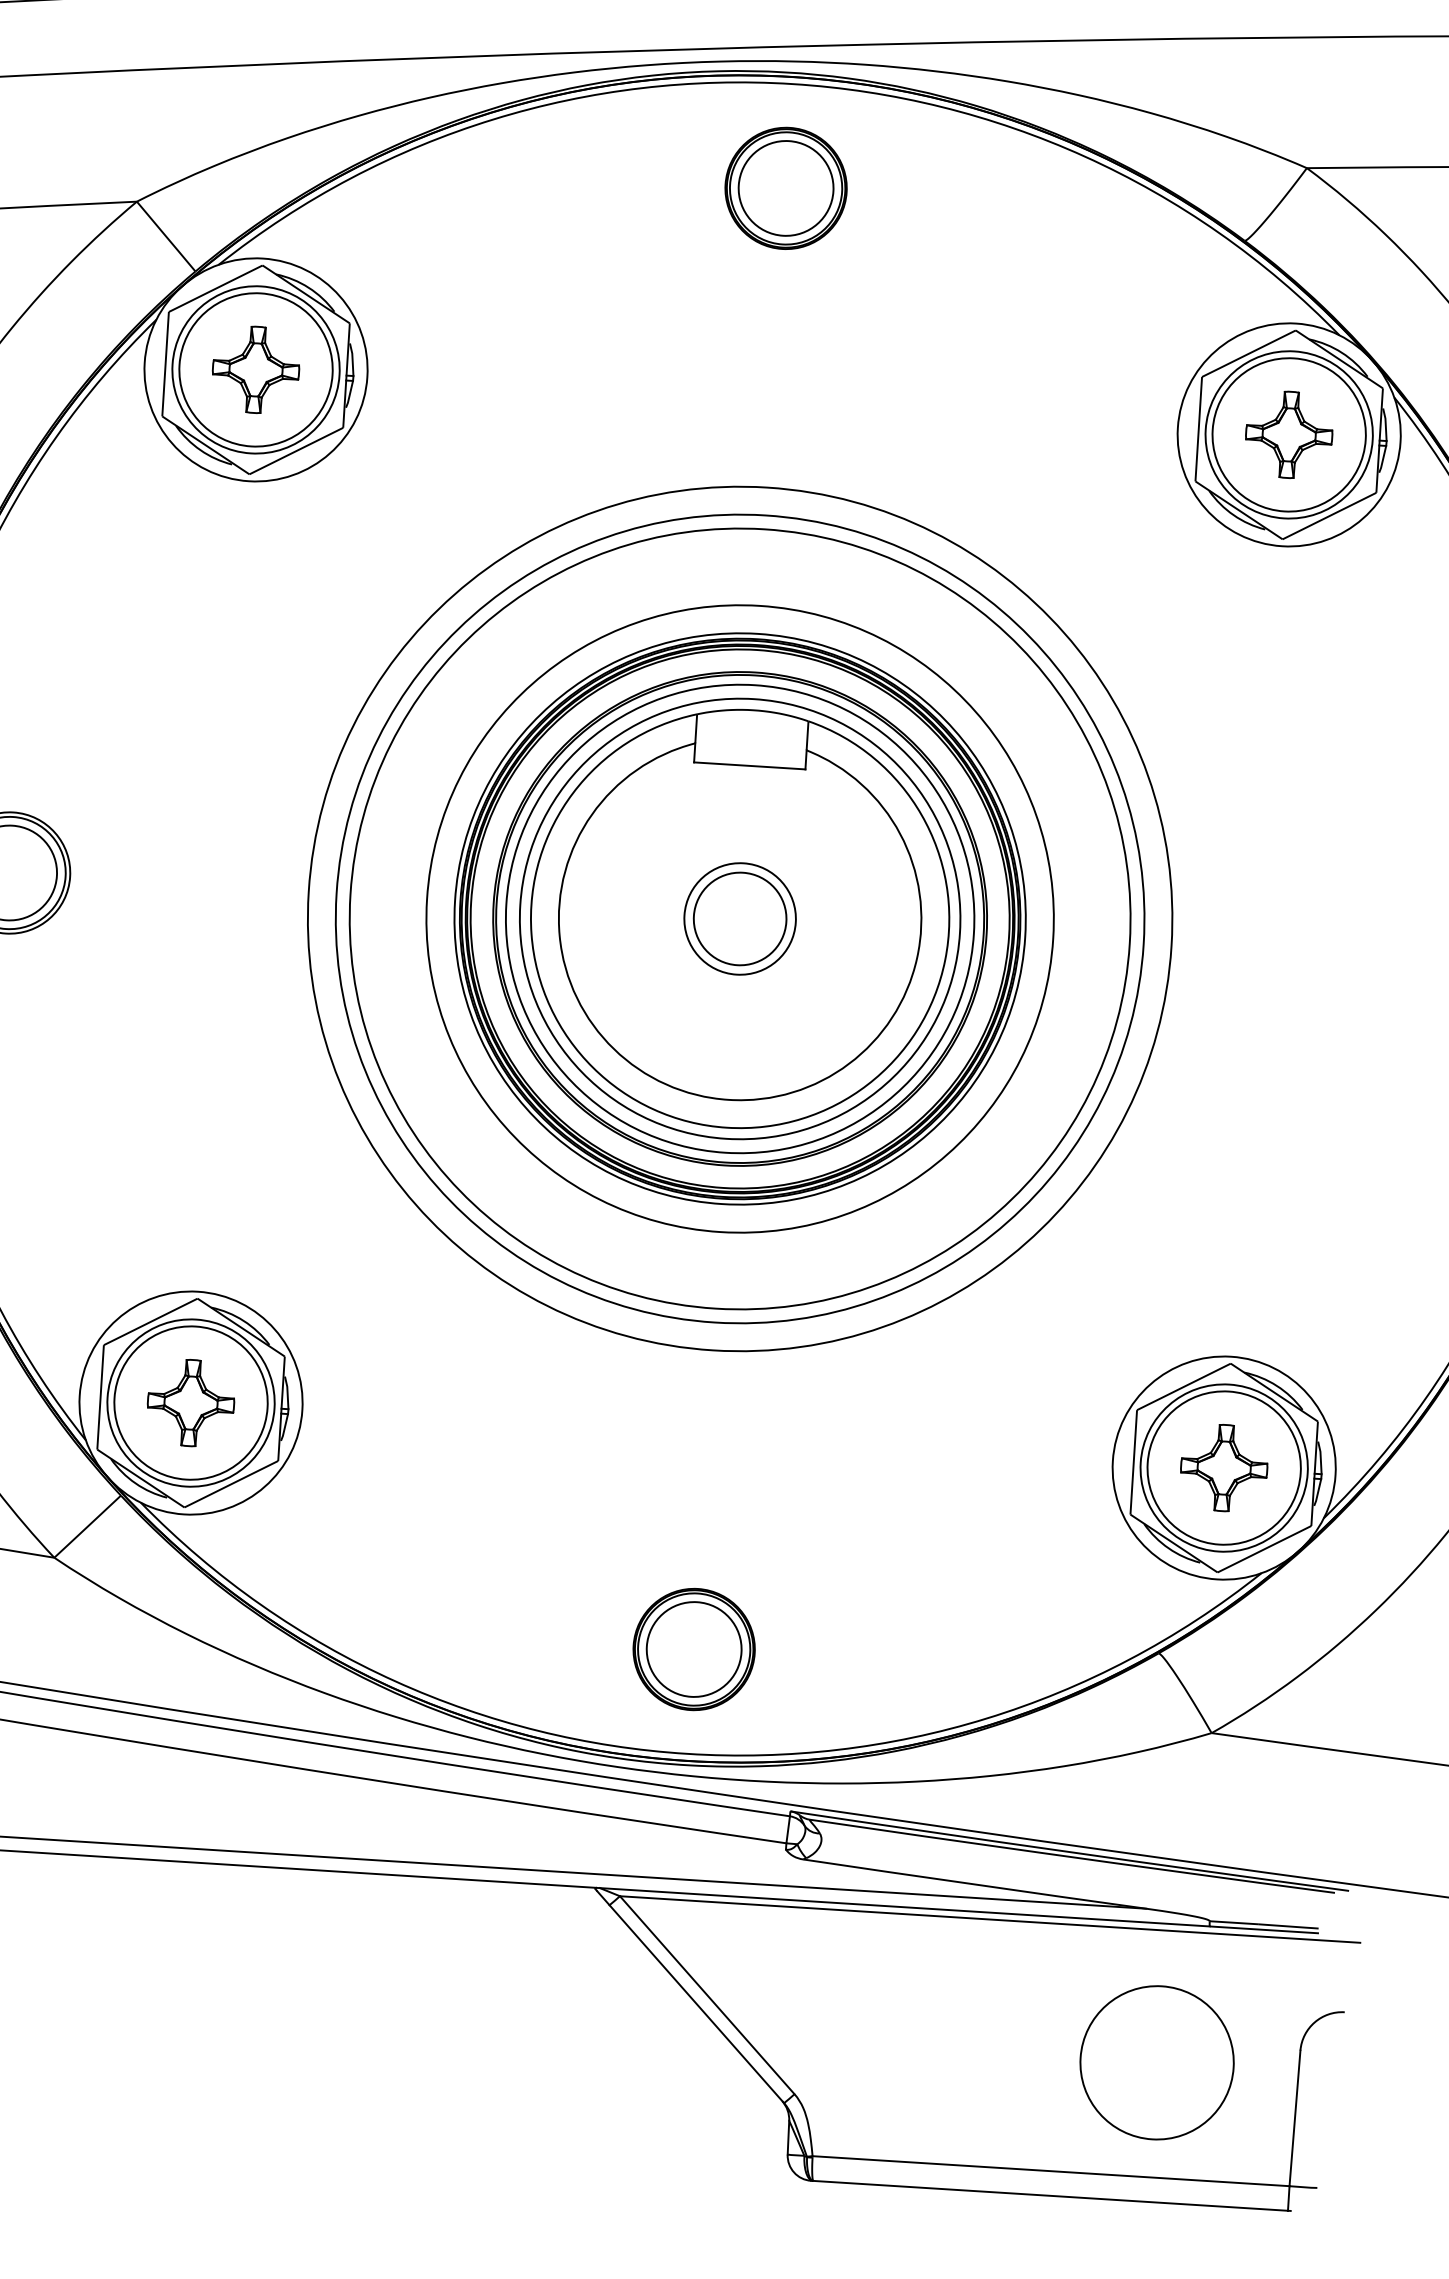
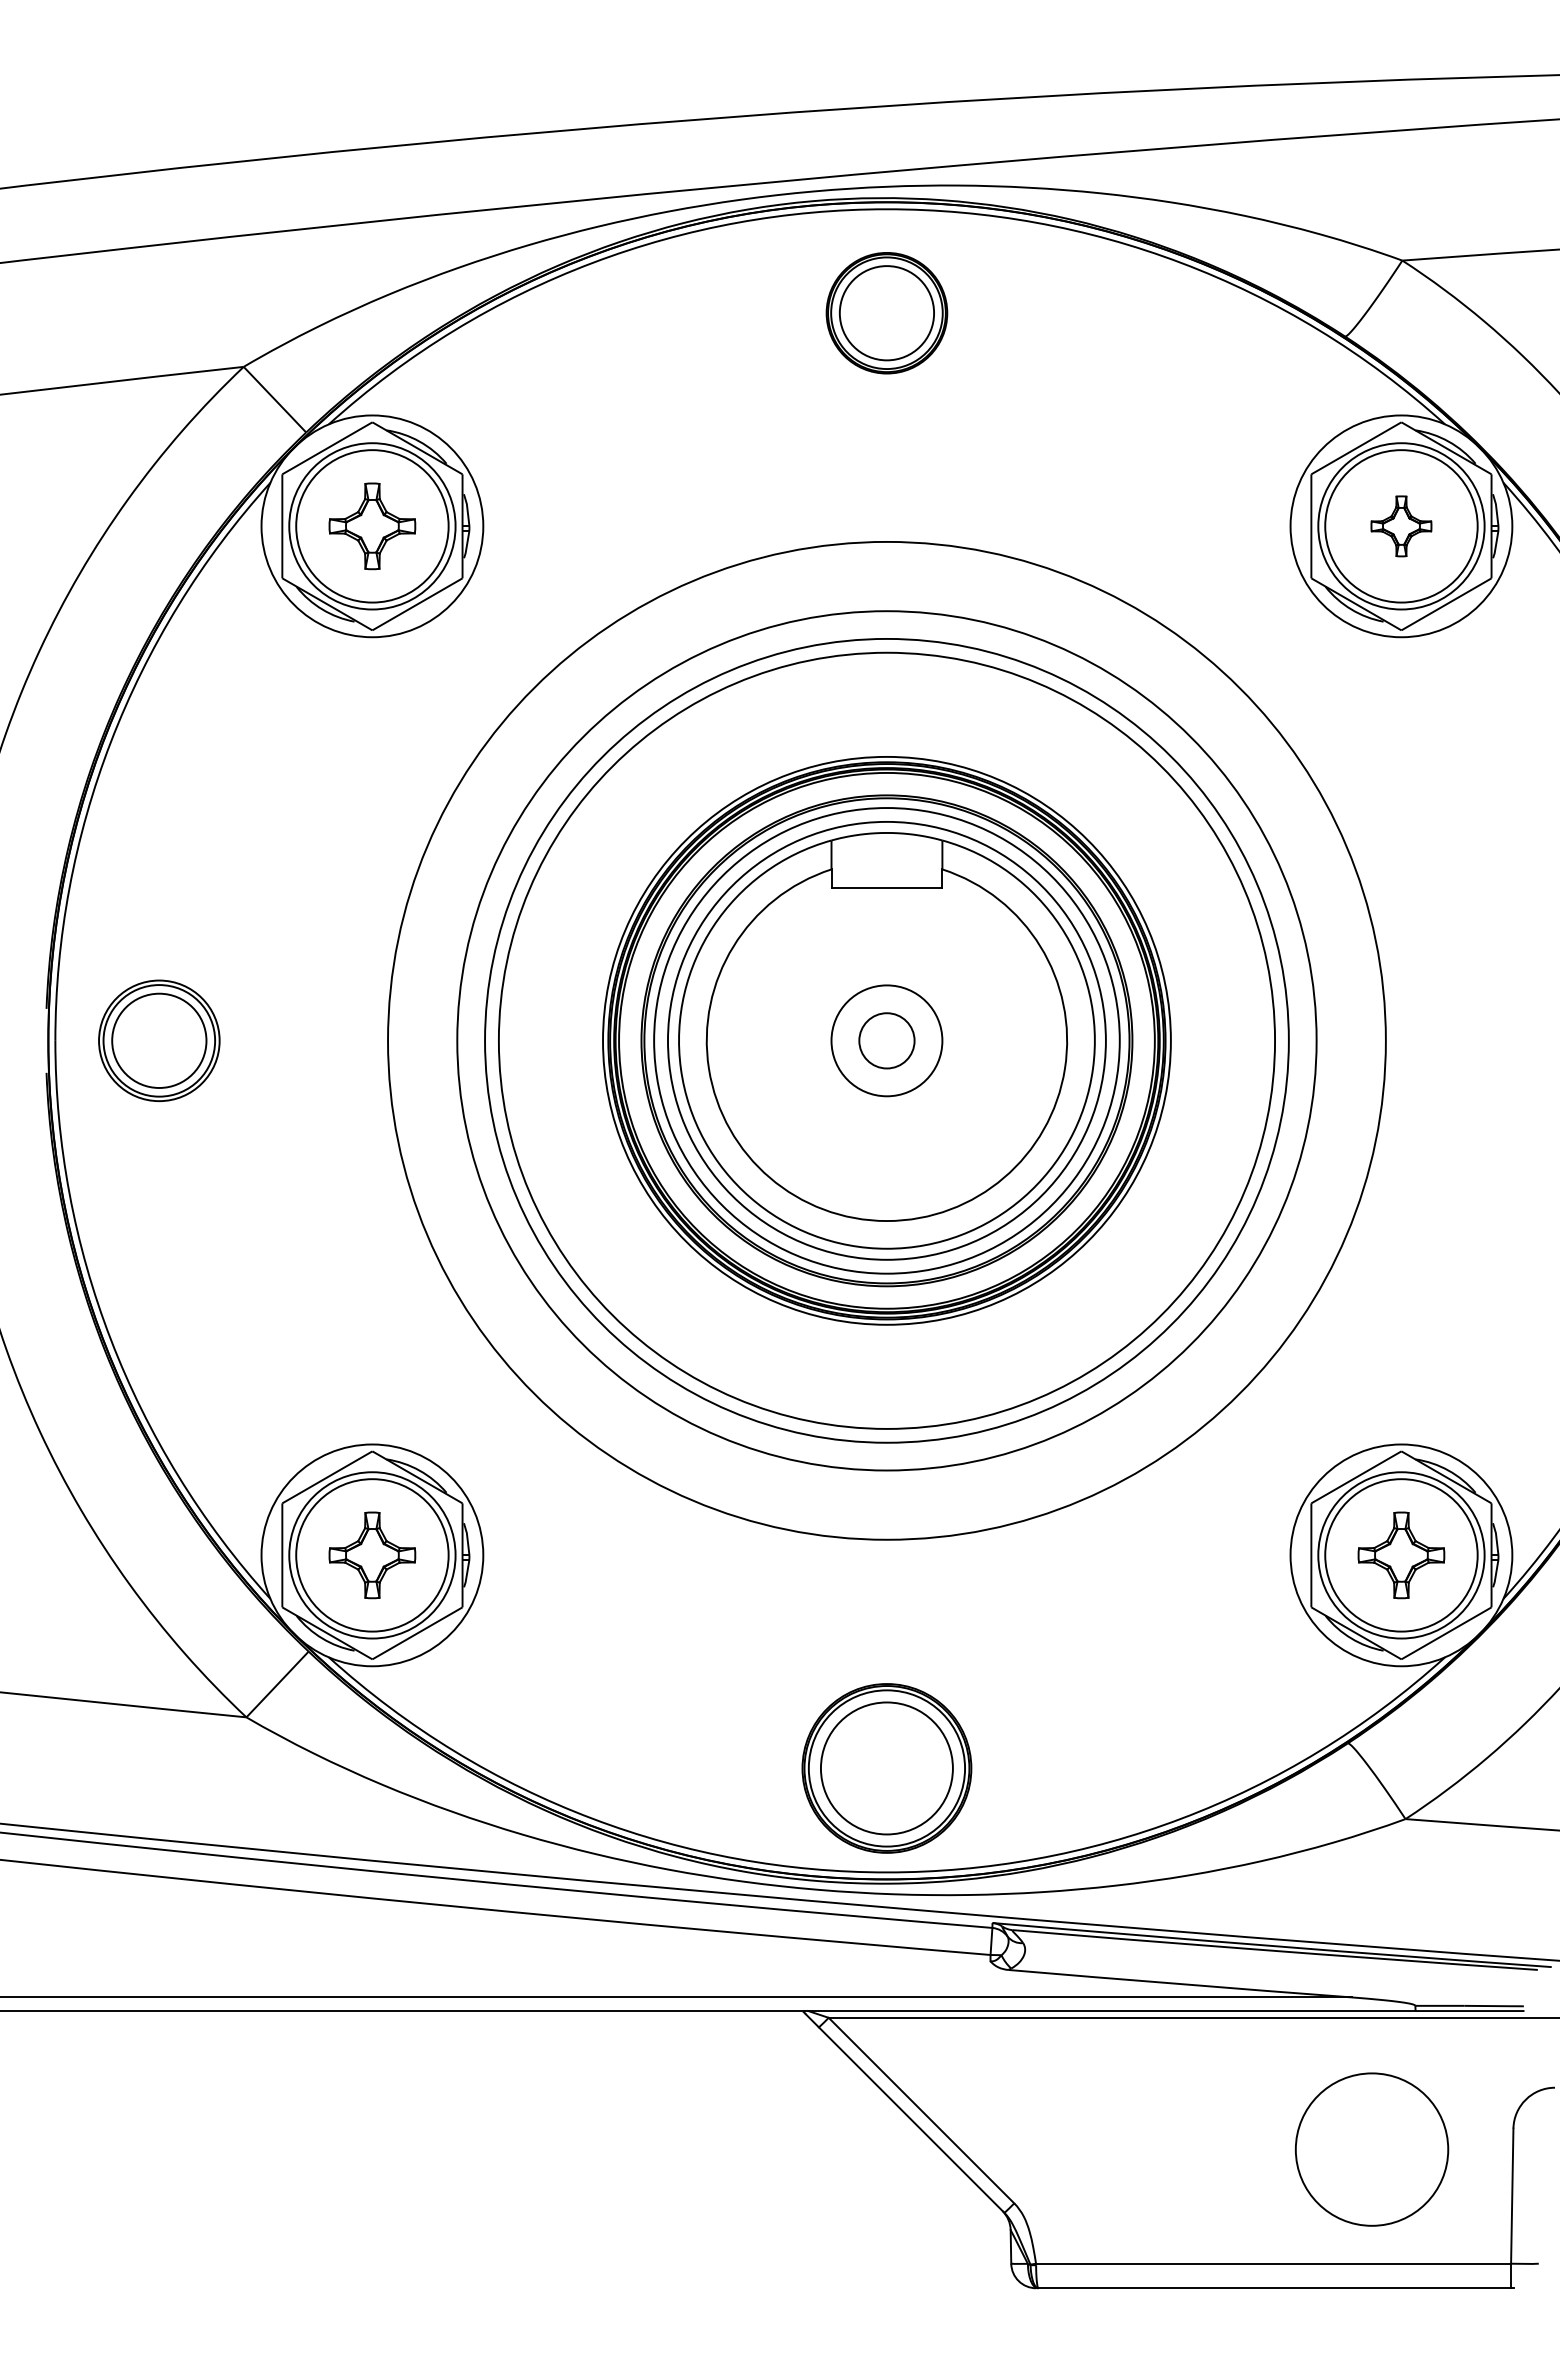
part: (1289, 435) -> (1401, 526), size x0.7
circle: (739, 918) -> (886, 1040), size x0.6
circle: (739, 918) -> (886, 1040), size x1.6
part: (693, 1649) -> (886, 1768), size x1.4

